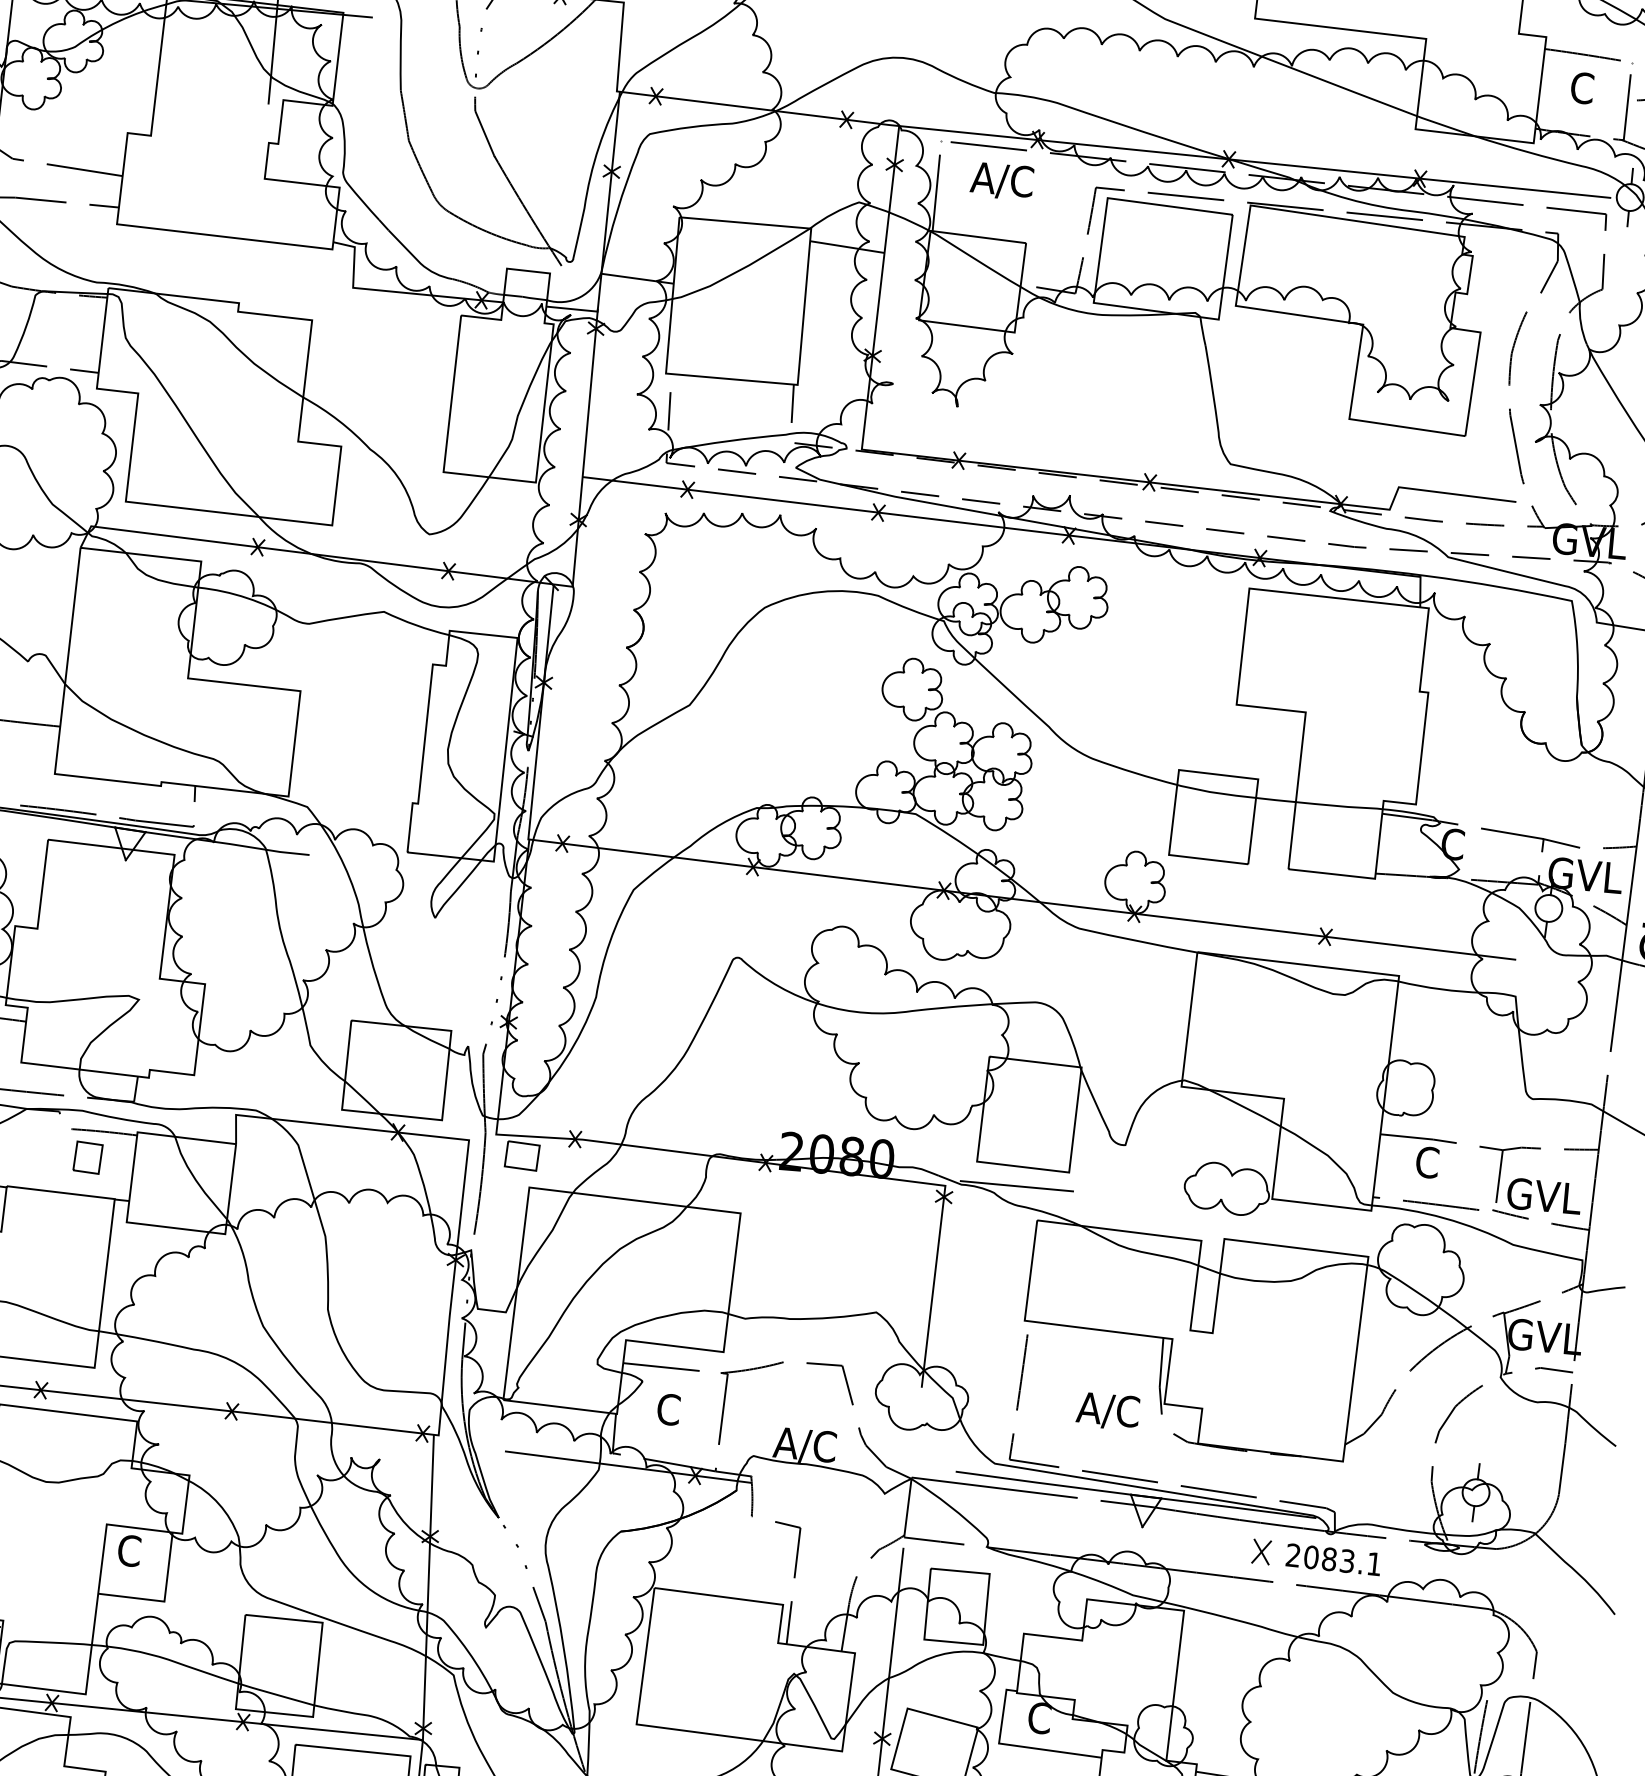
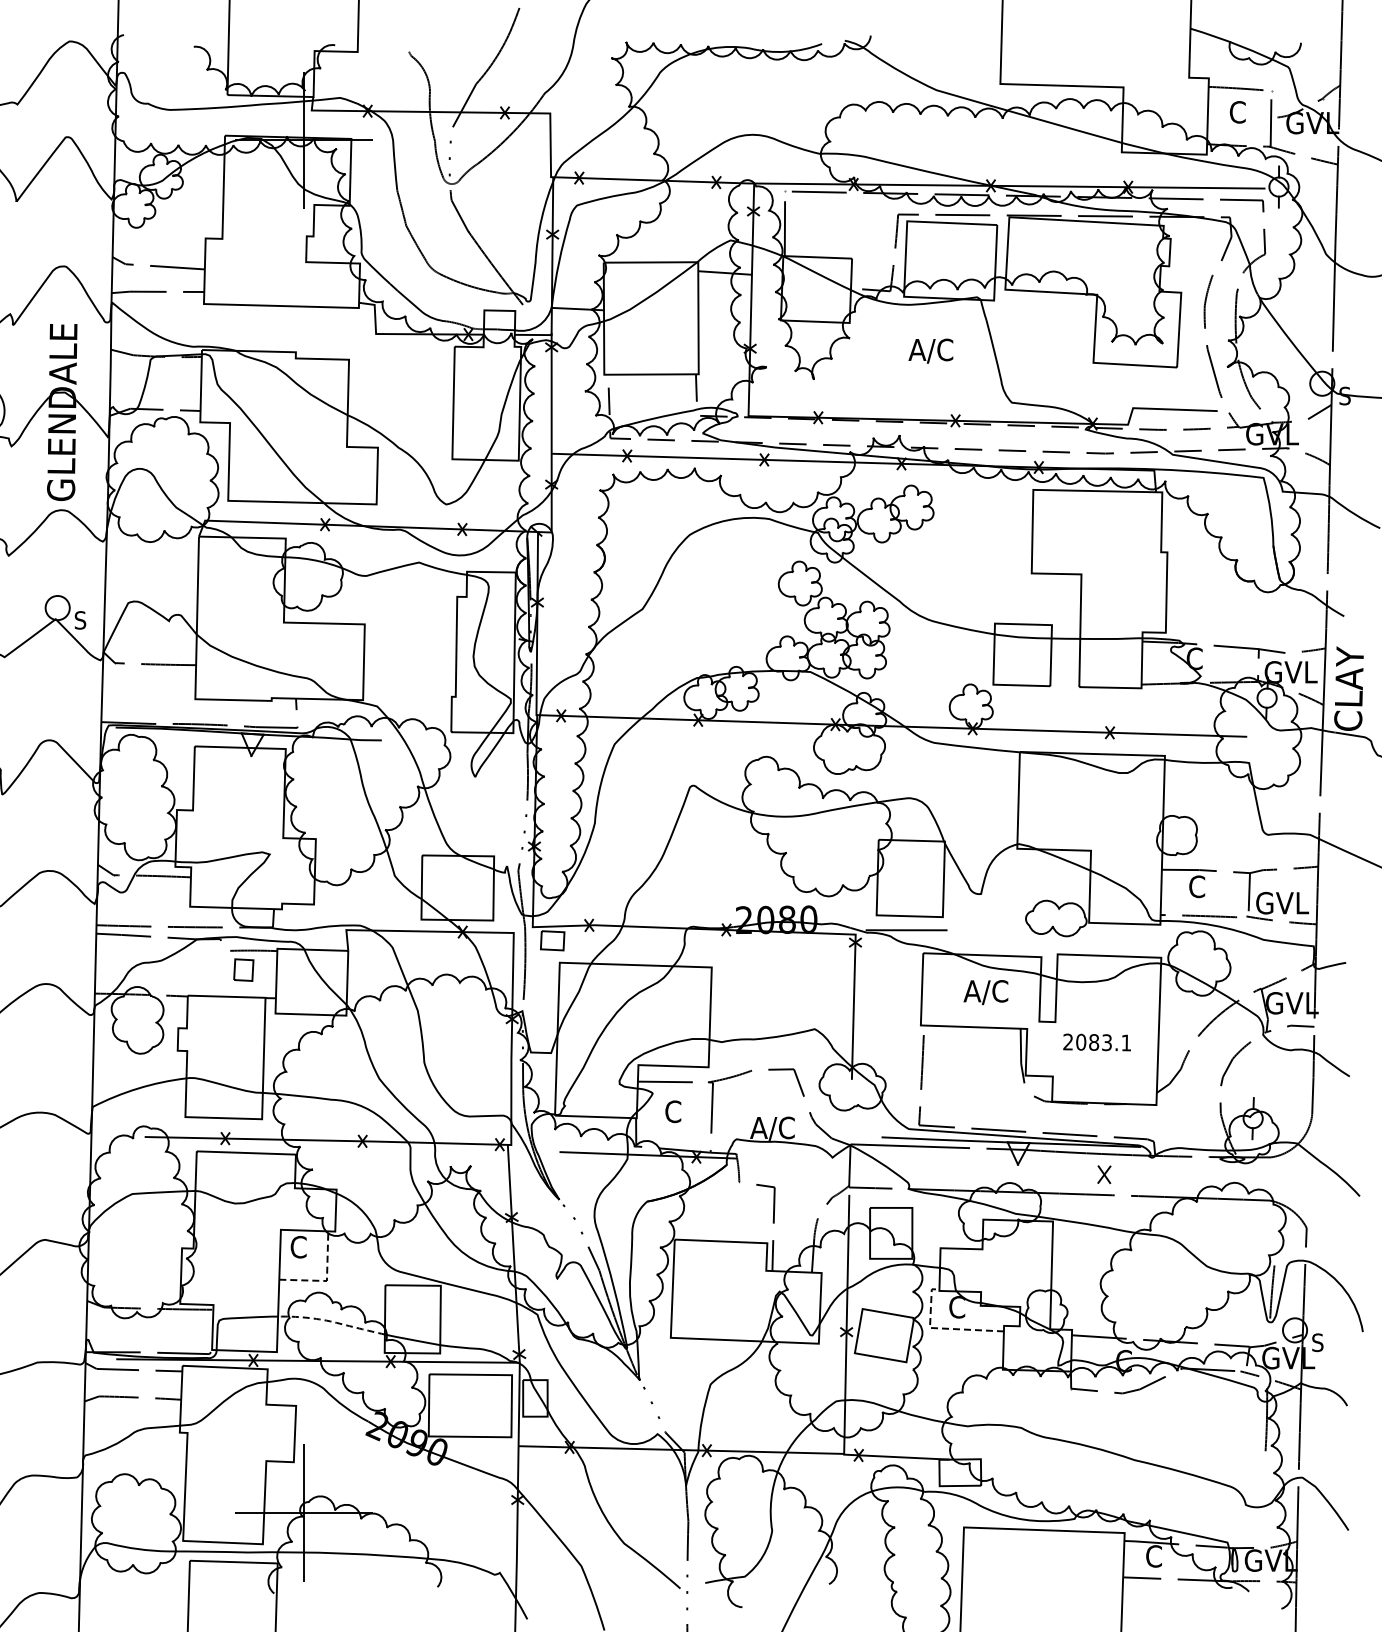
text: (1001, 180) -> (930, 350), moved
text: (1107, 1411) -> (985, 992), moved
text: (1332, 1559) -> (1096, 1042), moved
line: (163, 1600) -> (326, 1280), solid -> dashed
line: (168, 1660) -> (333, 1322), solid -> dashed
line: (1016, 1745) -> (942, 1328), solid -> dashed

